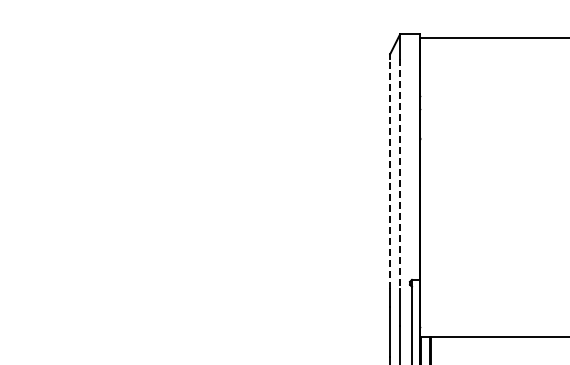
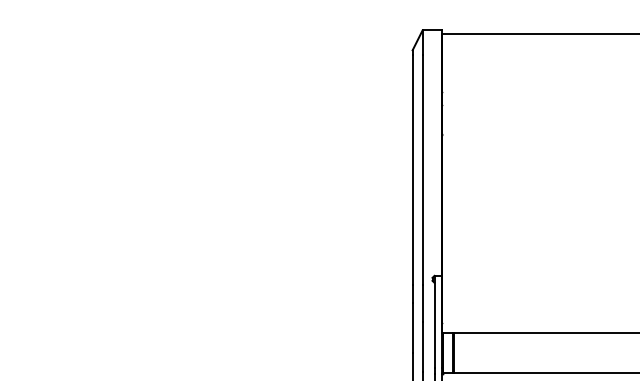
line: (389, 173) -> (412, 169), dashed -> solid
line: (399, 173) -> (422, 169), dashed -> solid

